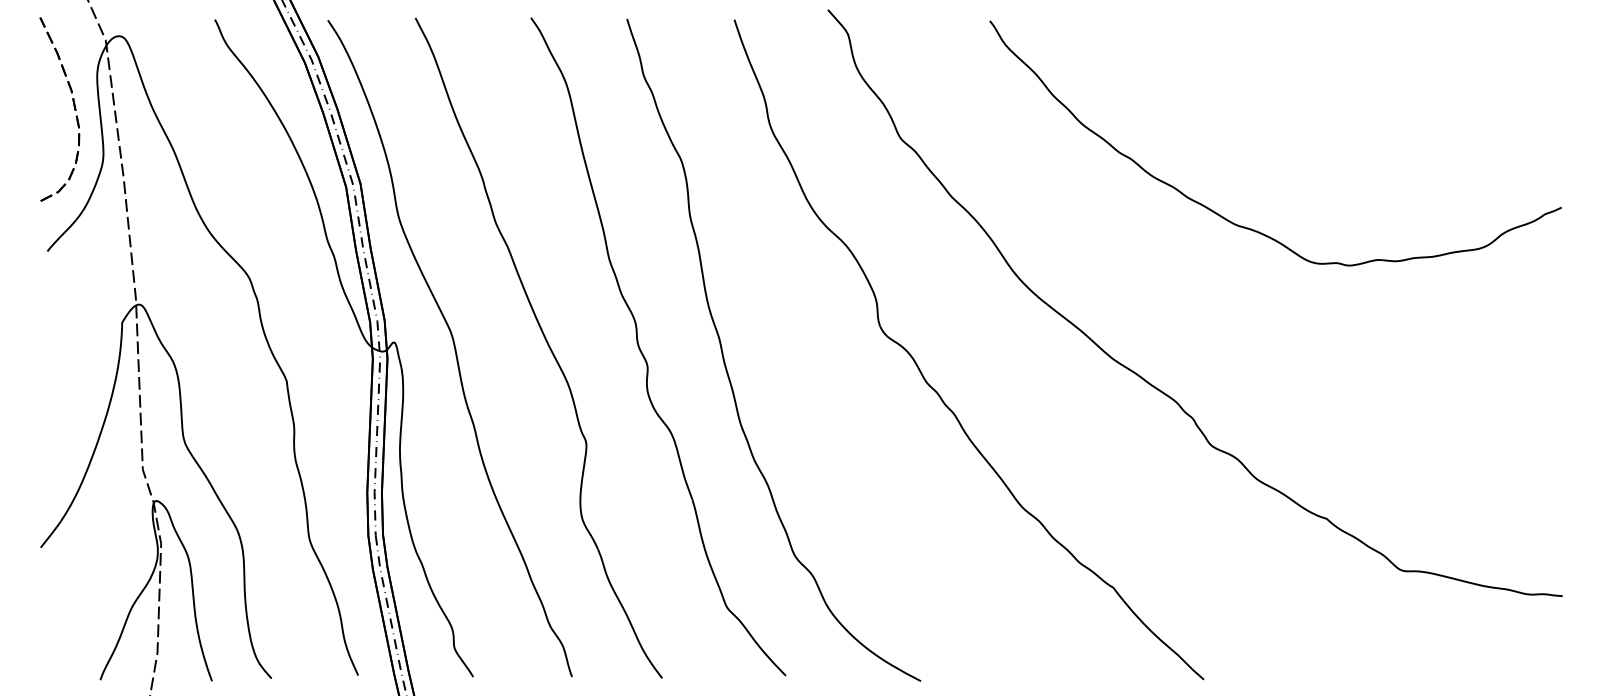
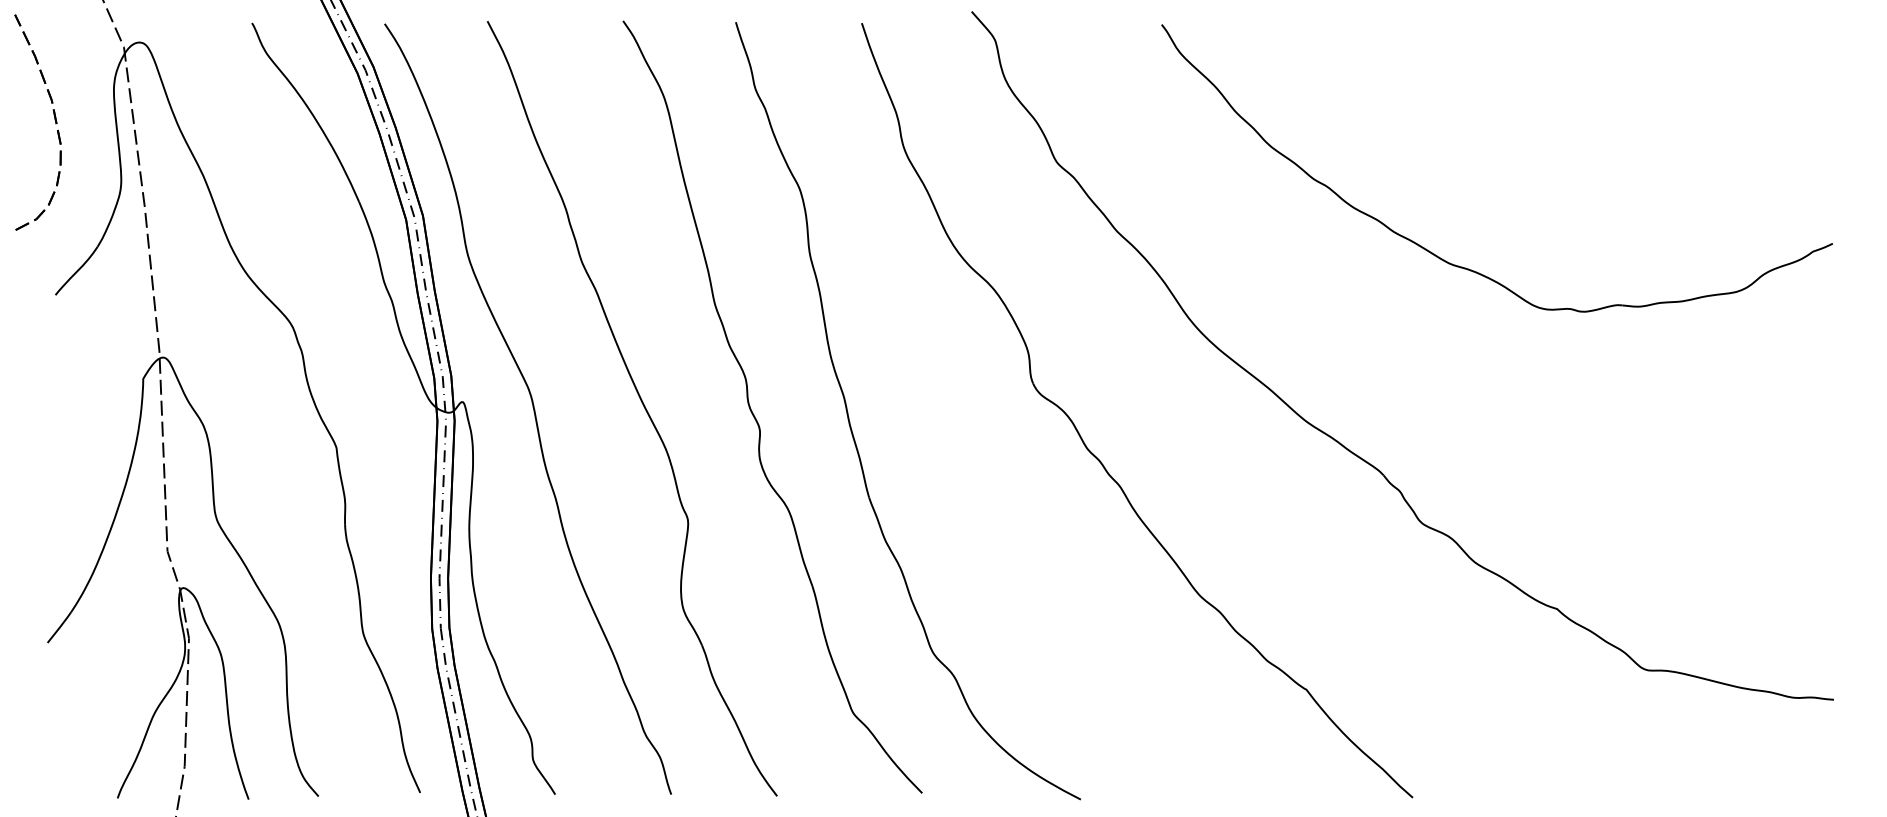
part: (73, 107) -> (54, 120), moved

